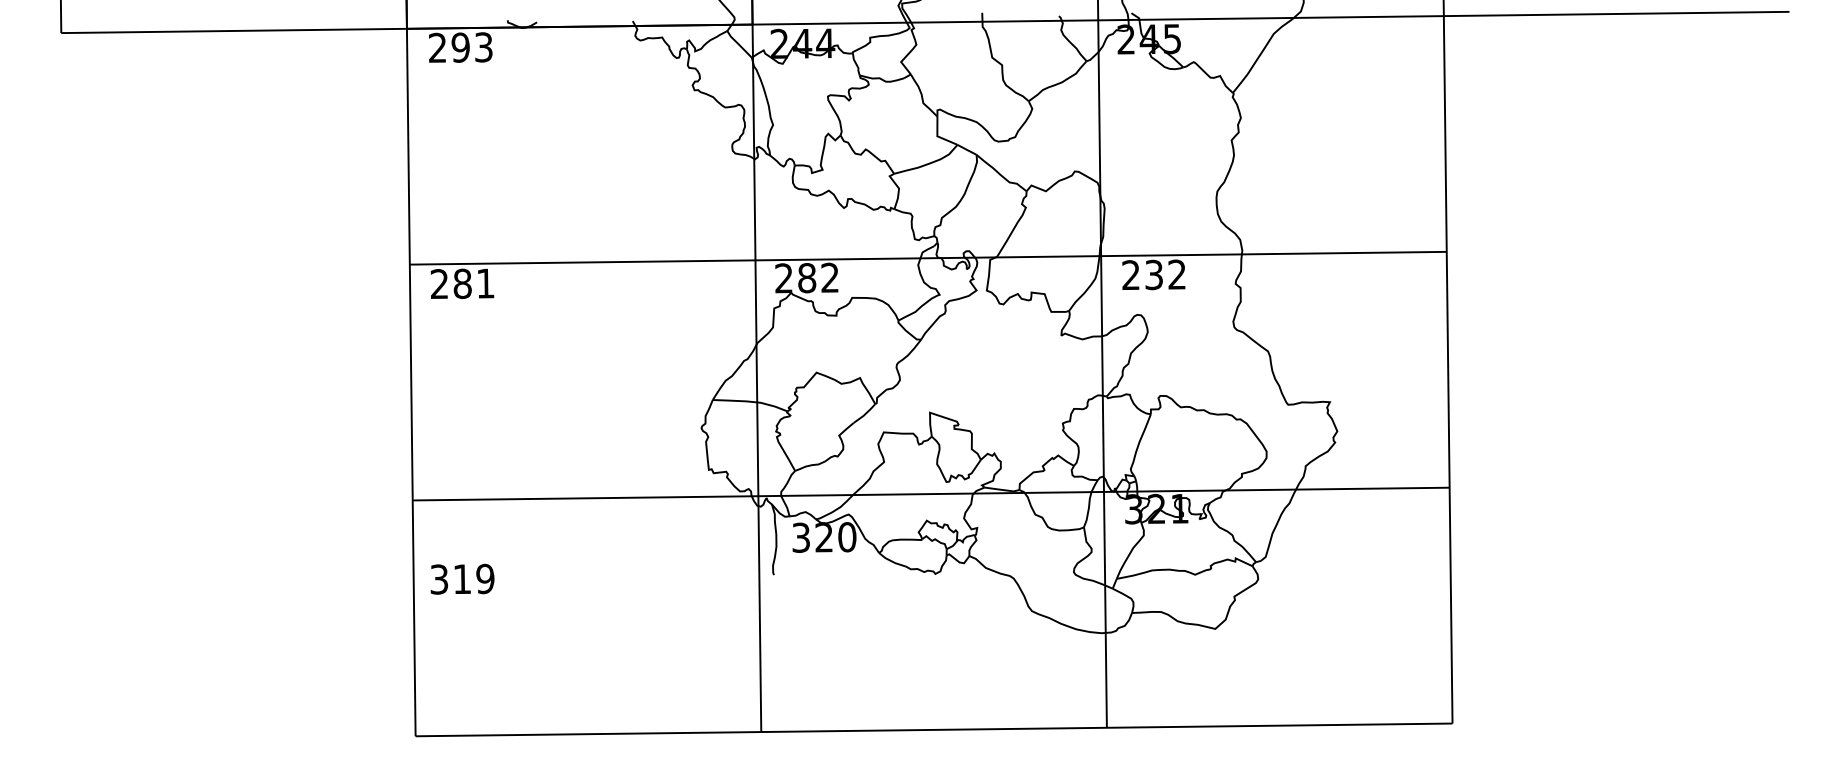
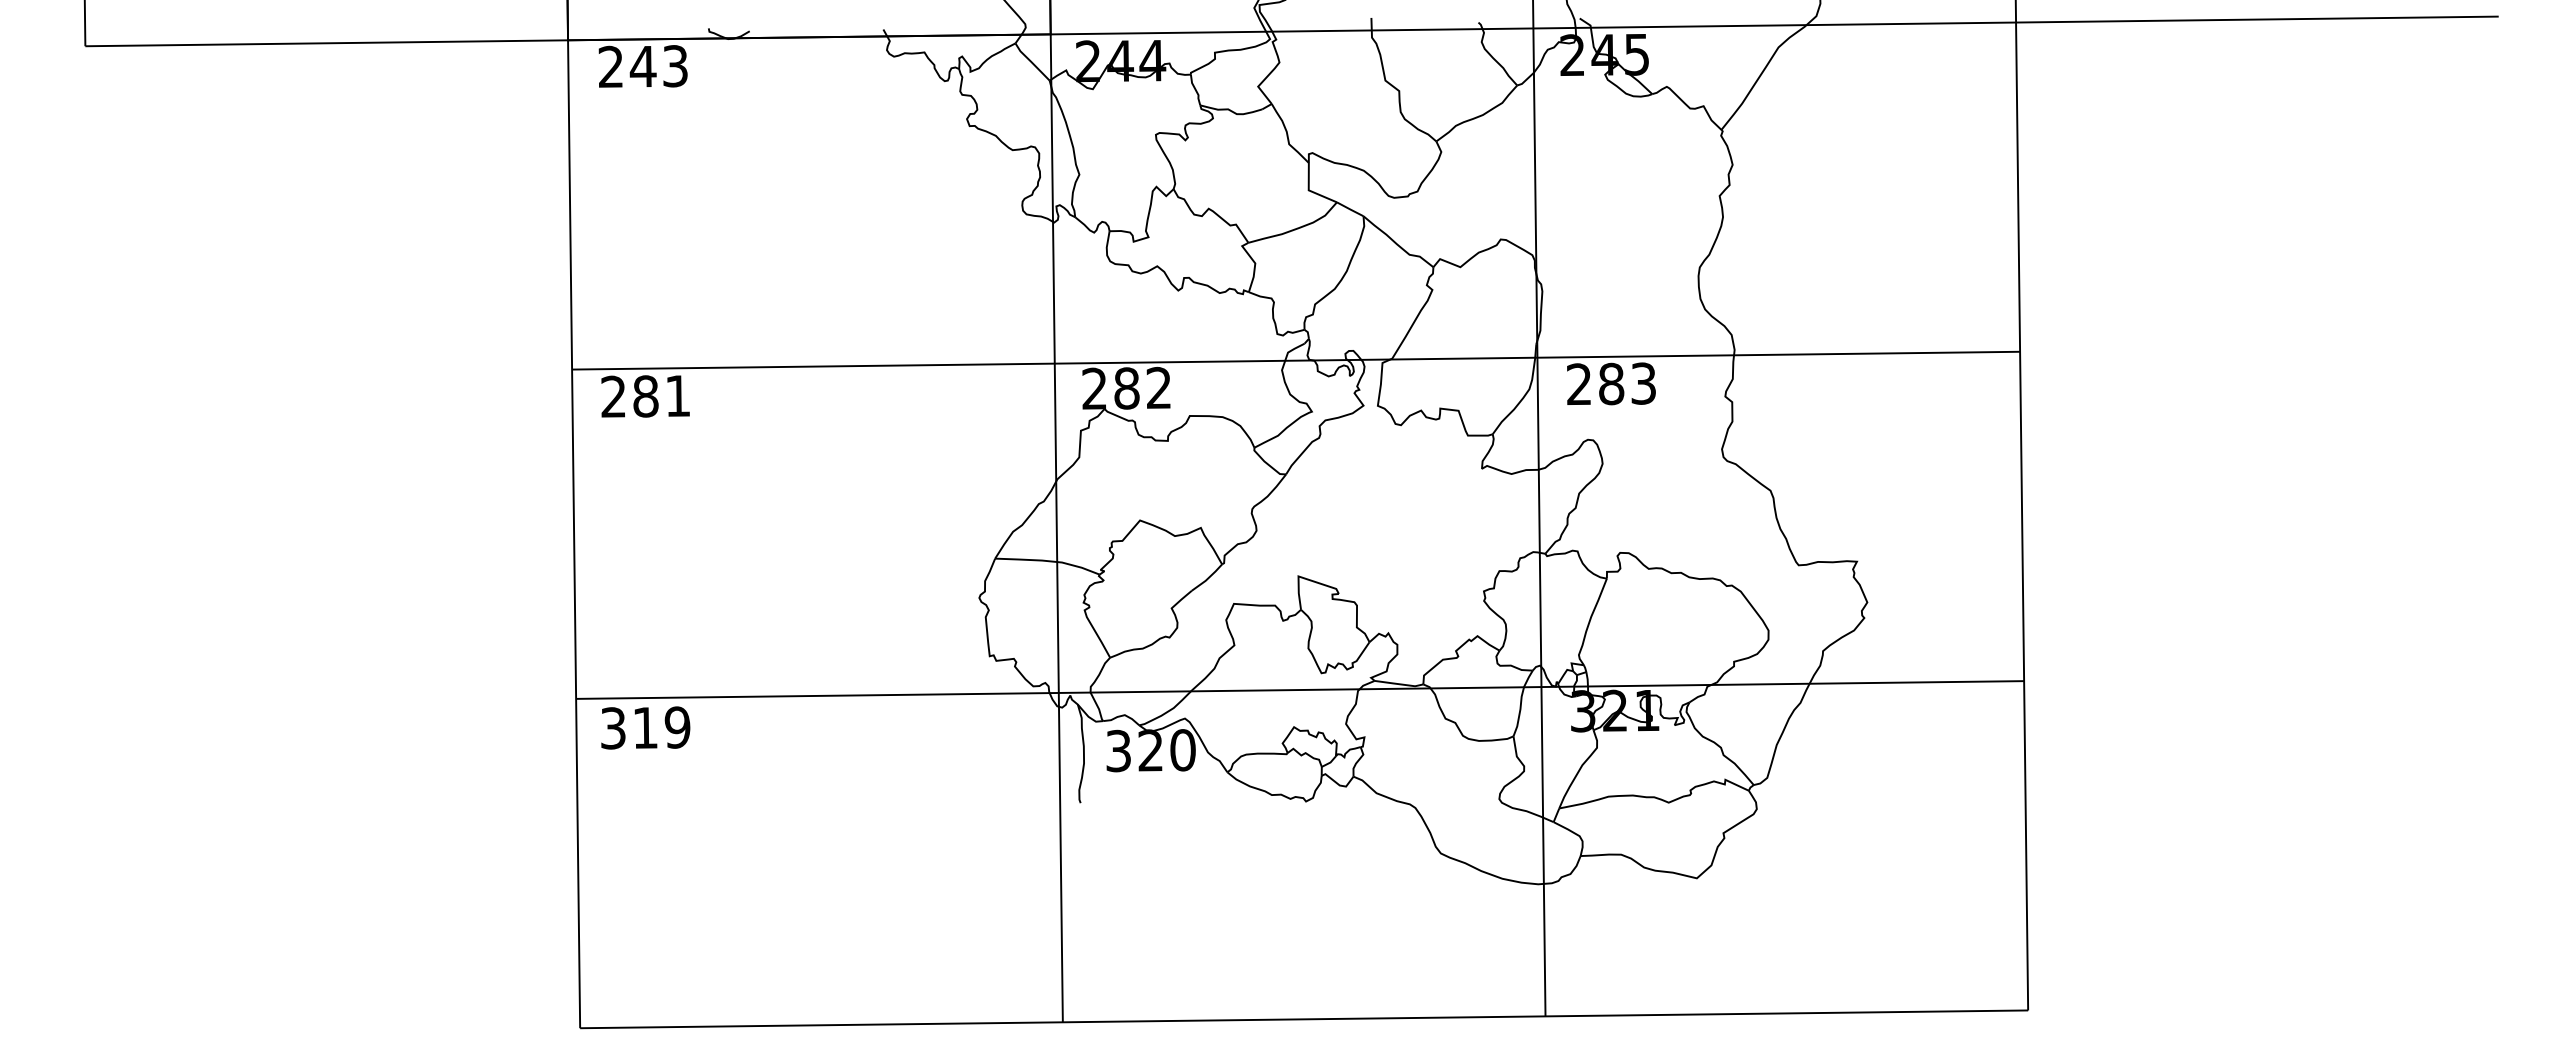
text: (460, 47) -> (642, 66), 293 -> 243
text: (1165, 274) -> (1627, 383), 232 -> 283
text: (462, 578) -> (645, 727), moved

